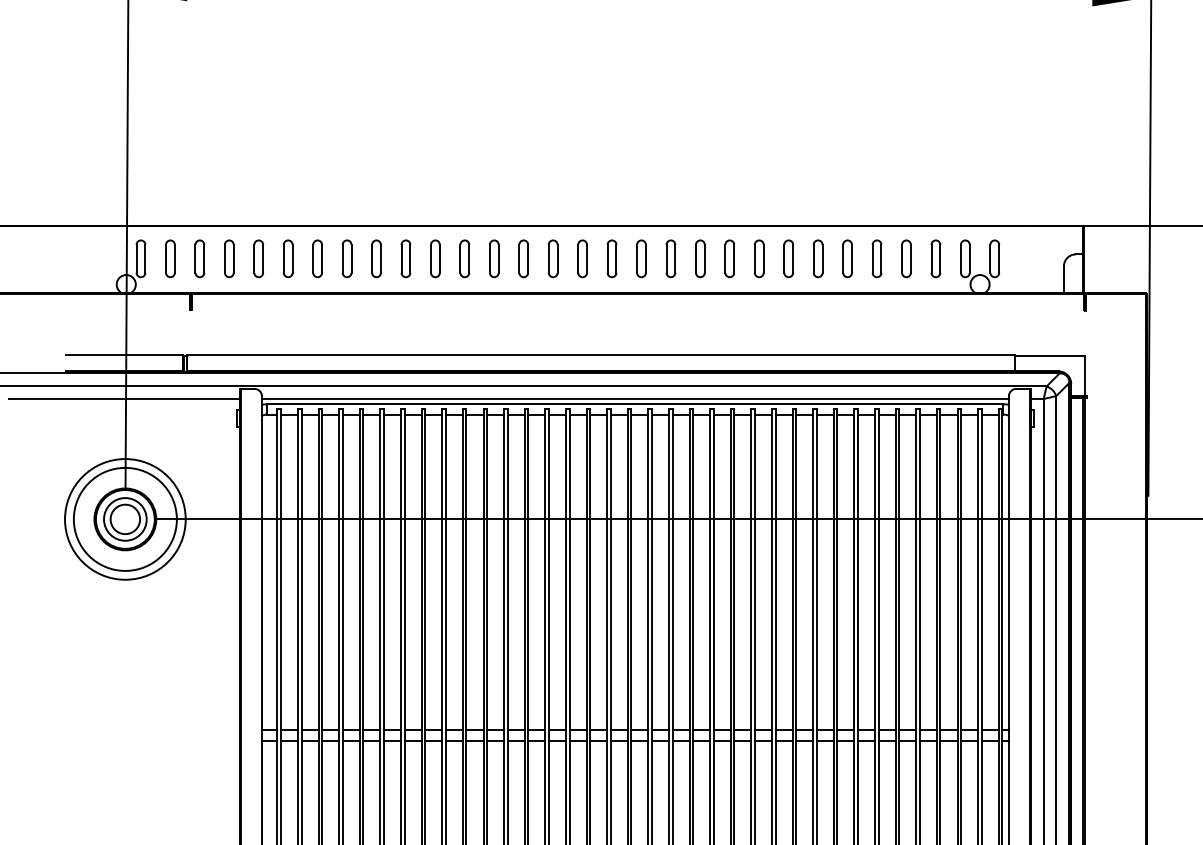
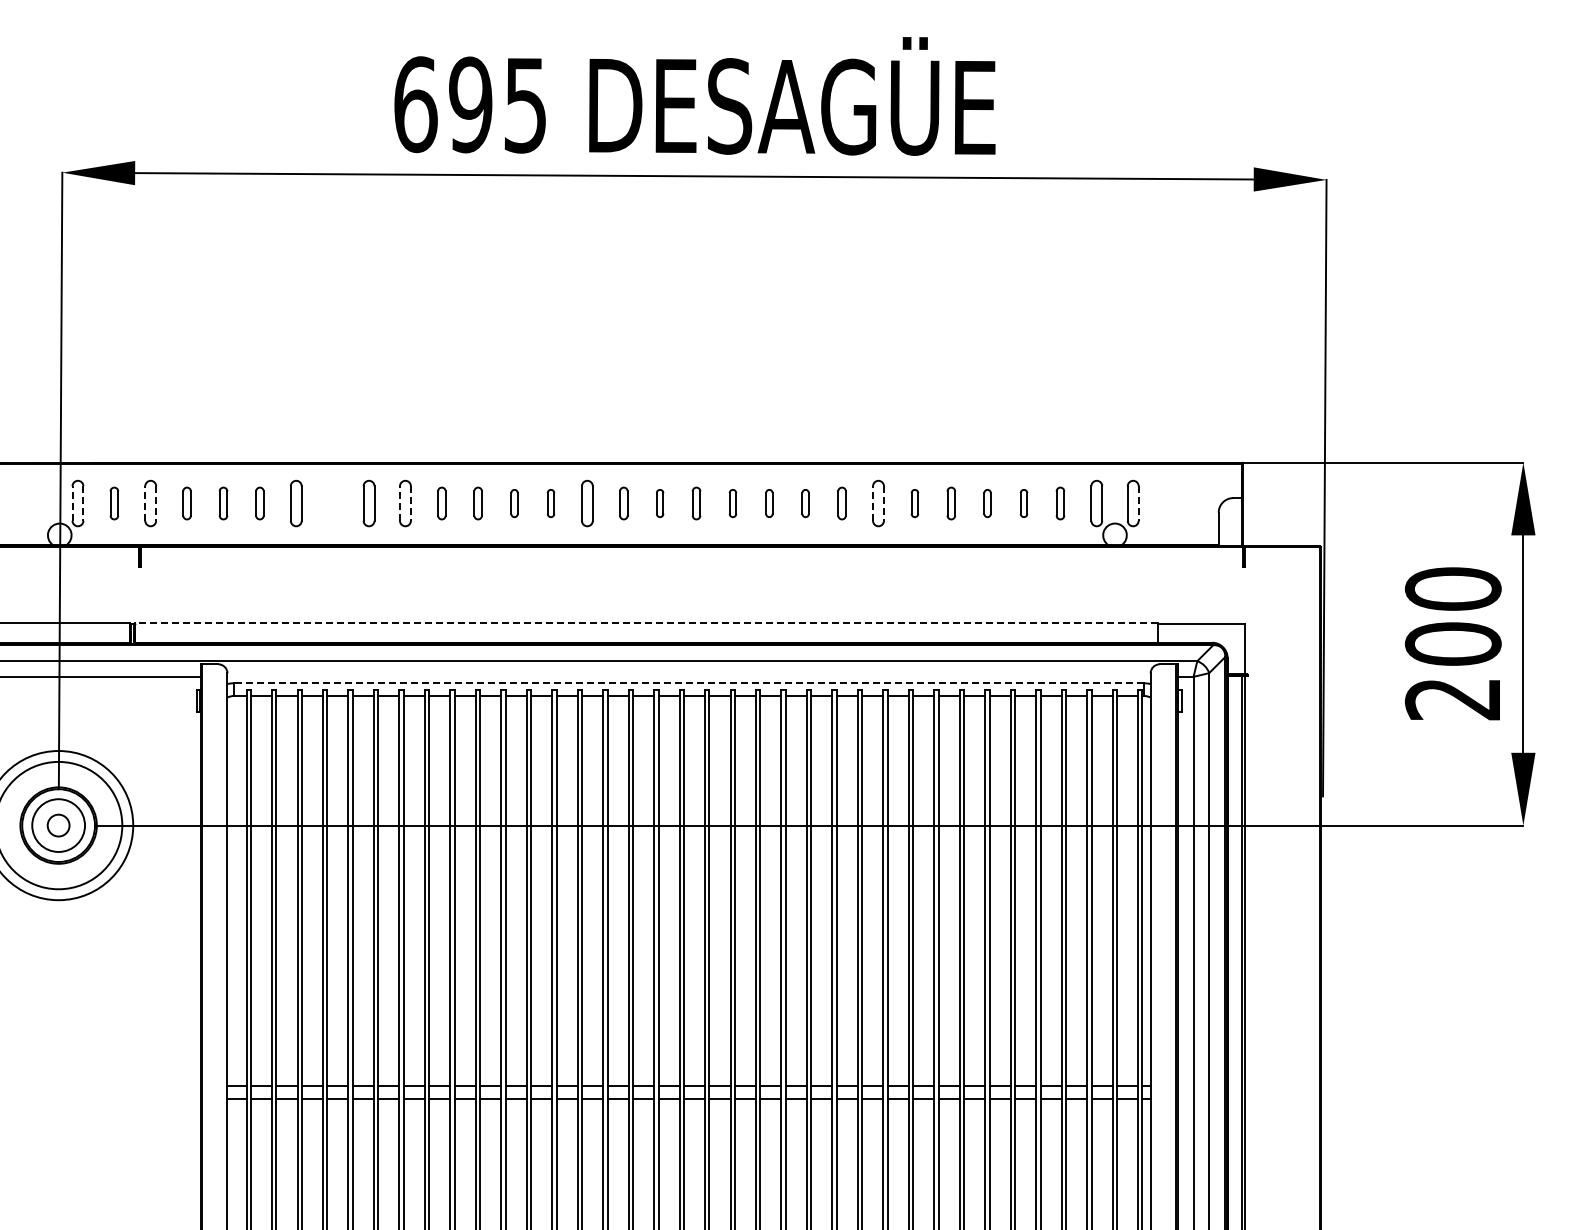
line: (136, 258) -> (72, 503), solid -> dashed
part: (170, 258) -> (114, 503), size x0.7
line: (195, 258) -> (145, 503), solid -> dashed
part: (228, 258) -> (186, 503), size x0.7
part: (258, 258) -> (223, 503), size x0.7
part: (287, 258) -> (259, 503), size x0.7
part: (346, 258) -> (332, 503), removed
line: (401, 258) -> (399, 503), solid -> dashed
part: (435, 258) -> (441, 503), size x0.7
part: (464, 258) -> (477, 503), size x0.7
part: (494, 258) -> (514, 503), size x0.6
part: (523, 258) -> (550, 503), size x0.6
part: (582, 258) -> (623, 503), size x0.7
part: (611, 258) -> (659, 503), size x0.6
part: (641, 258) -> (696, 503), size x0.7
part: (670, 258) -> (732, 503), size x0.6
part: (700, 258) -> (769, 503), size x0.6
part: (729, 258) -> (805, 503), size x0.6
part: (758, 258) -> (841, 503), size x0.7
line: (784, 258) -> (873, 503), solid -> dashed
part: (817, 258) -> (914, 503), size x0.6
part: (847, 258) -> (951, 503), size x0.7
part: (876, 258) -> (987, 503), size x0.6
part: (906, 258) -> (1023, 503), size x0.6
part: (935, 258) -> (1060, 503), size x0.7
line: (145, 259) -> (83, 504), solid -> dashed
line: (204, 259) -> (156, 504), solid -> dashed
line: (410, 259) -> (410, 504), solid -> dashed
line: (792, 259) -> (883, 504), solid -> dashed
line: (999, 259) -> (1138, 504), solid -> dashed
line: (600, 355) -> (645, 622), solid -> dashed
line: (634, 398) -> (688, 676), removed
line: (635, 404) -> (689, 683), solid -> dashed
circle: (125, 519) -> (58, 825), size x0.6

